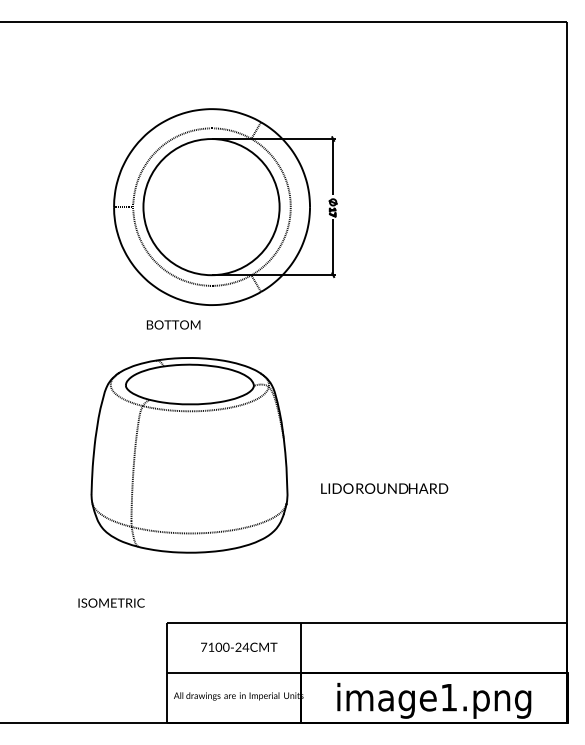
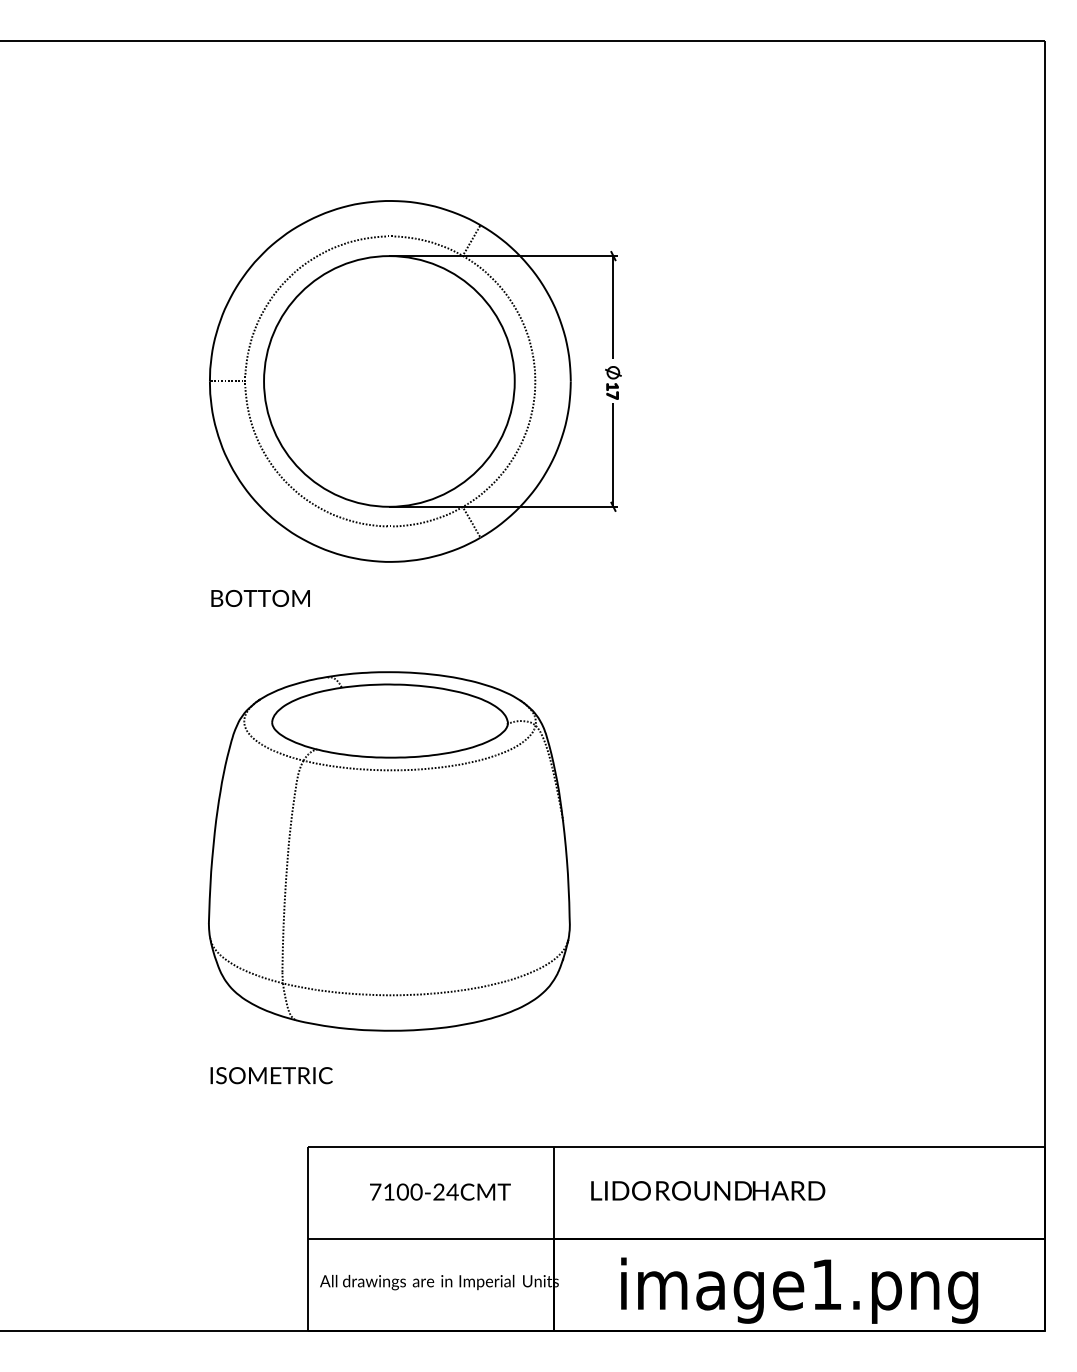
text: (173, 324) -> (260, 597), moved
part: (189, 455) -> (389, 851), moved
text: (384, 488) -> (707, 1190), moved
text: (111, 602) -> (271, 1074), moved

